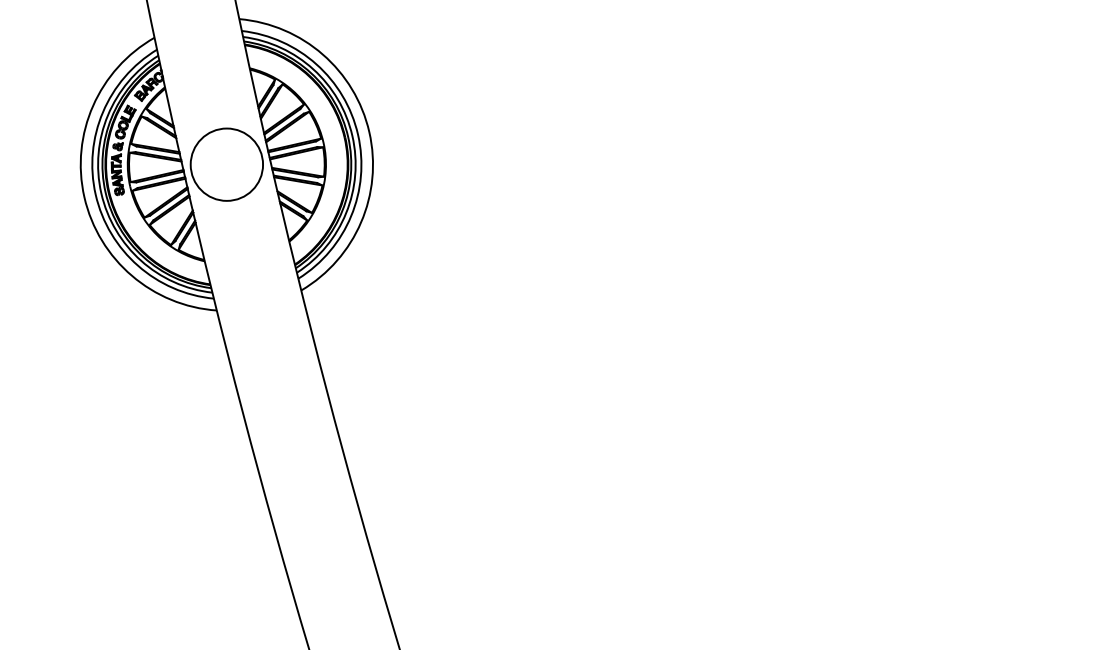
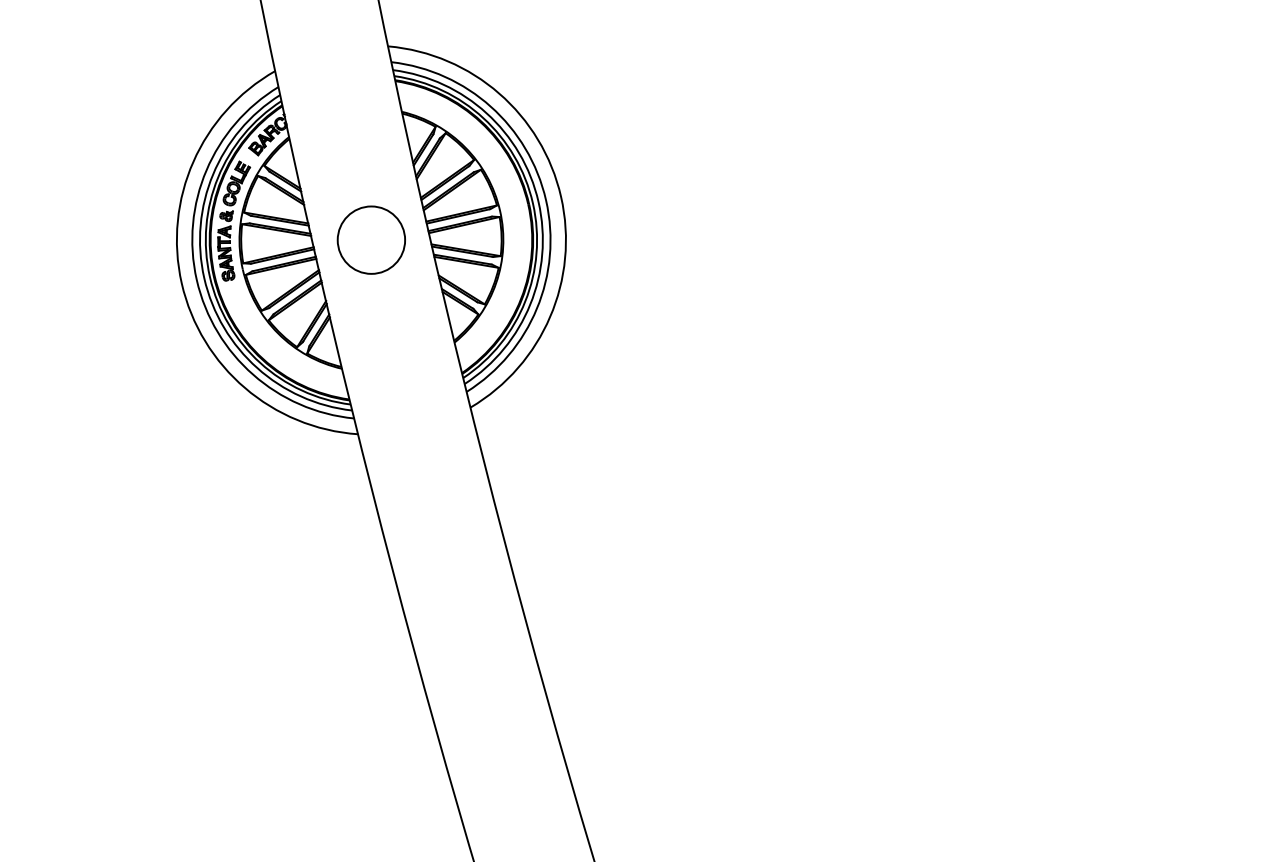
circle: (226, 164) -> (370, 239), size x0.7

